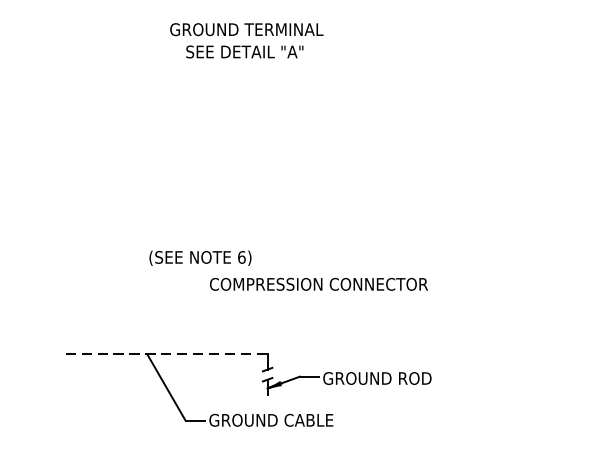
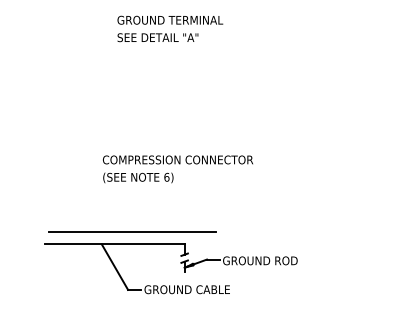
text: (244, 51) -> (157, 37), moved
text: (318, 283) -> (177, 159), moved
line: (191, 337) -> (132, 232), added
line: (167, 354) -> (115, 244), dashed -> solid

